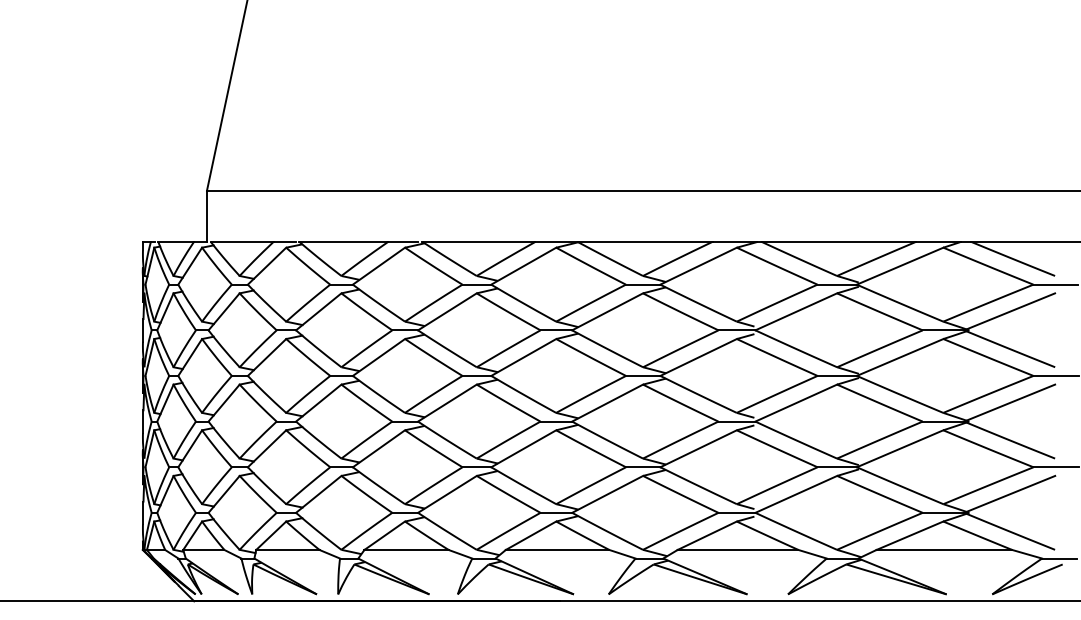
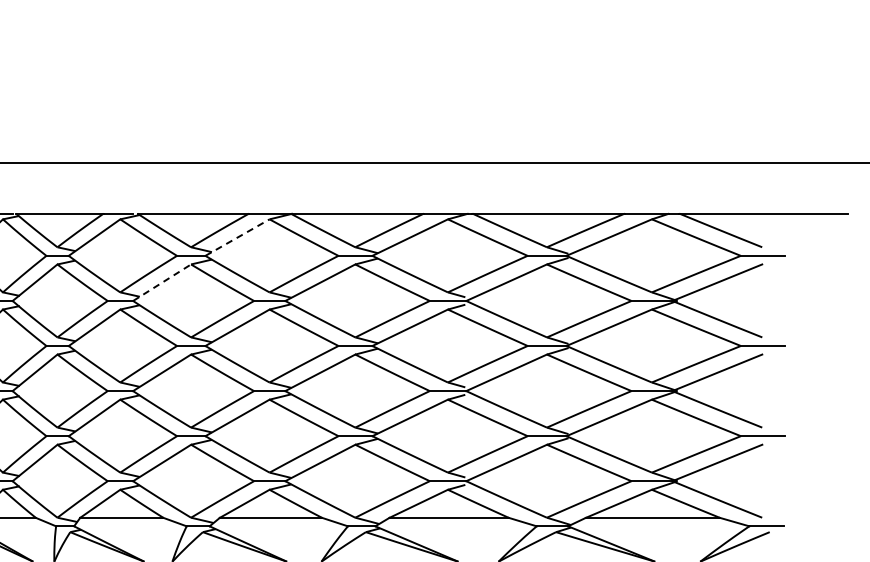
line: (524, 265) -> (238, 236), solid -> dashed
line: (447, 311) -> (162, 282), solid -> dashed

